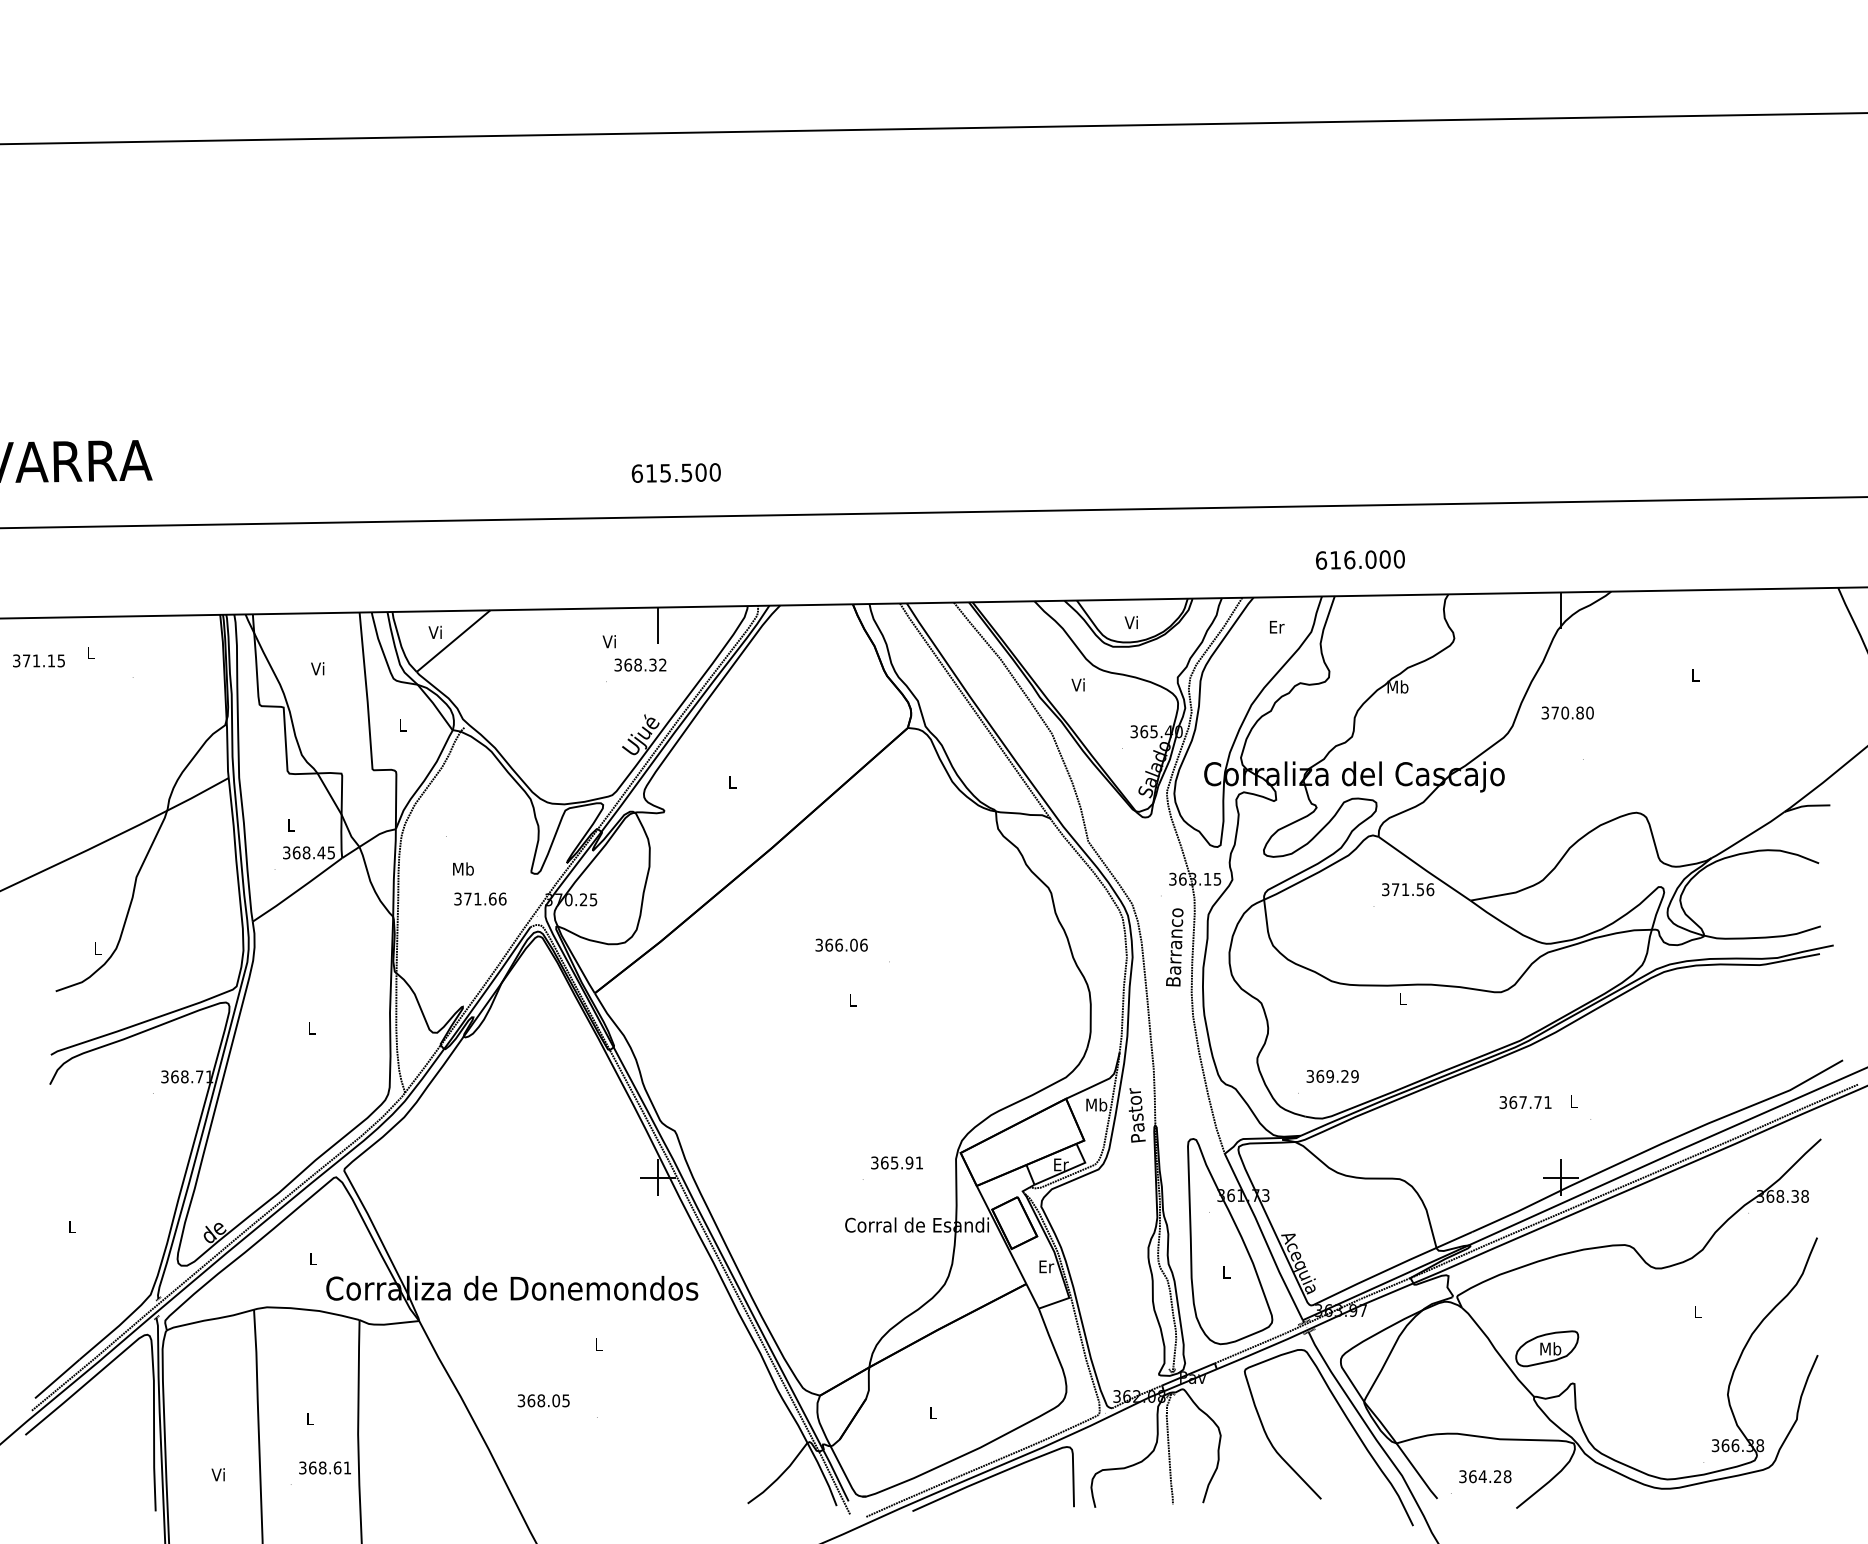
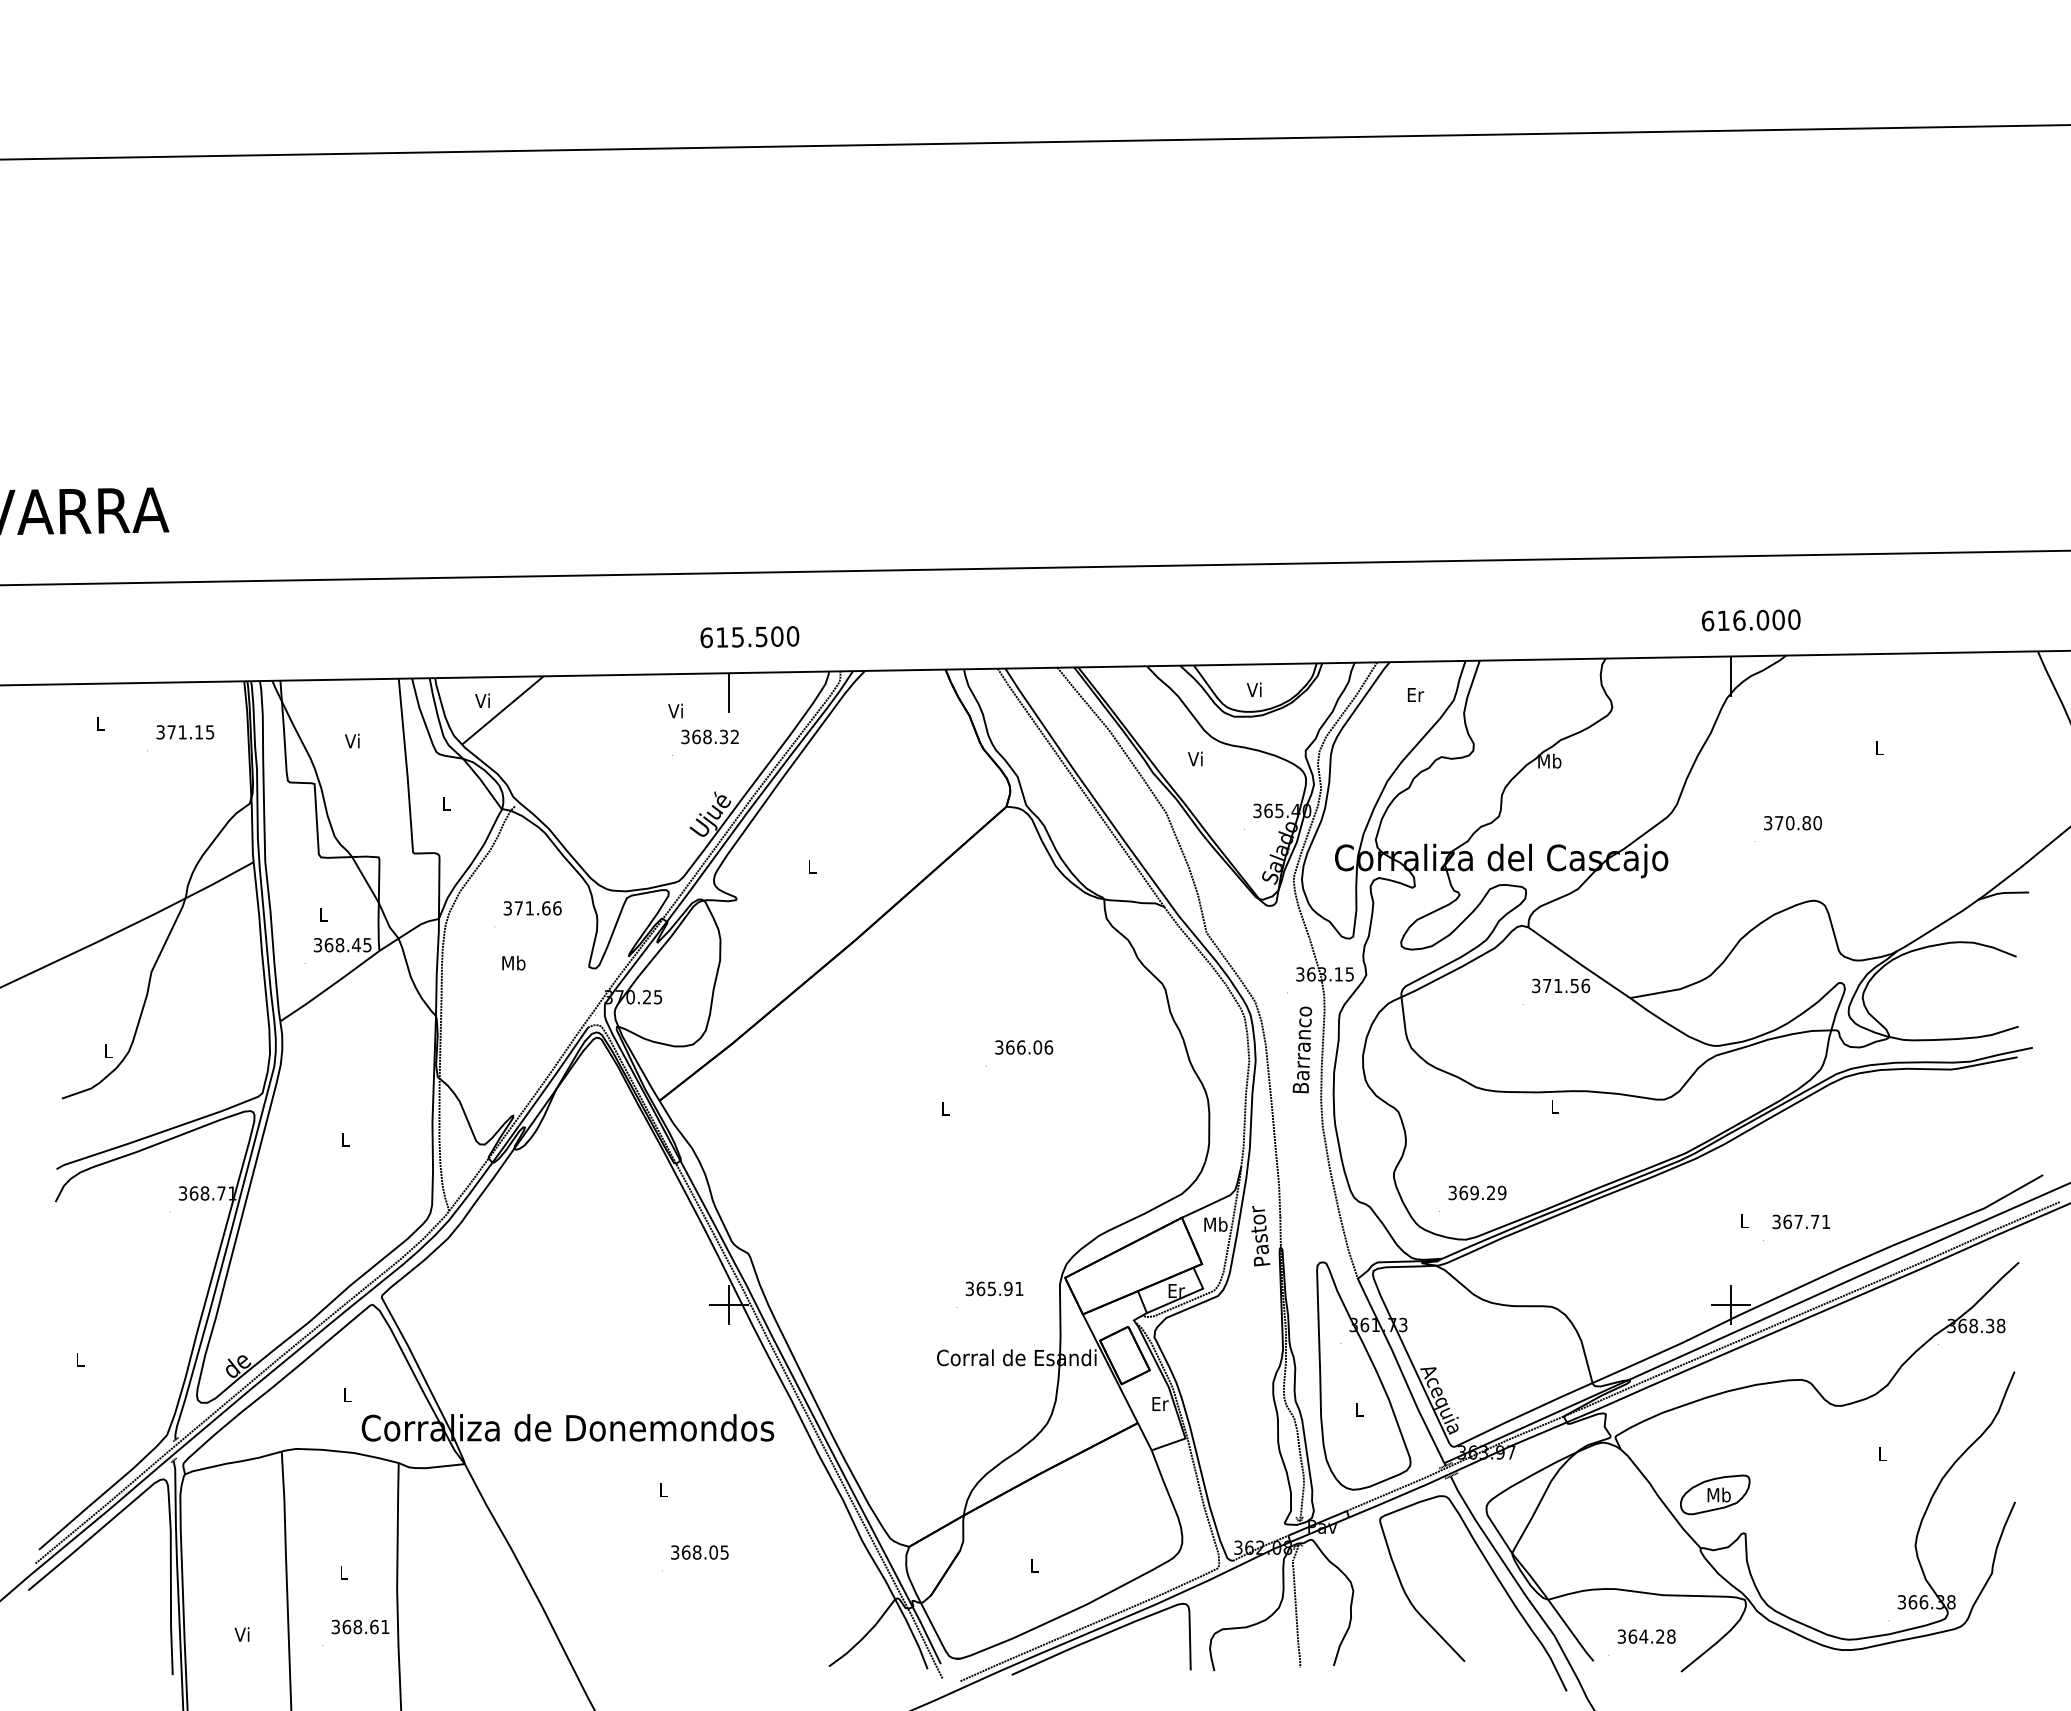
text: (675, 473) -> (749, 637), moved
text: (1360, 560) -> (1751, 620), moved
text: (39, 661) -> (185, 732), moved
text: (1567, 713) -> (1792, 823), moved
text: (480, 899) -> (532, 908), moved
text: (841, 945) -> (1024, 1047), moved
text: (1524, 1102) -> (1800, 1221), moved
text: (543, 1400) -> (699, 1552), moved

